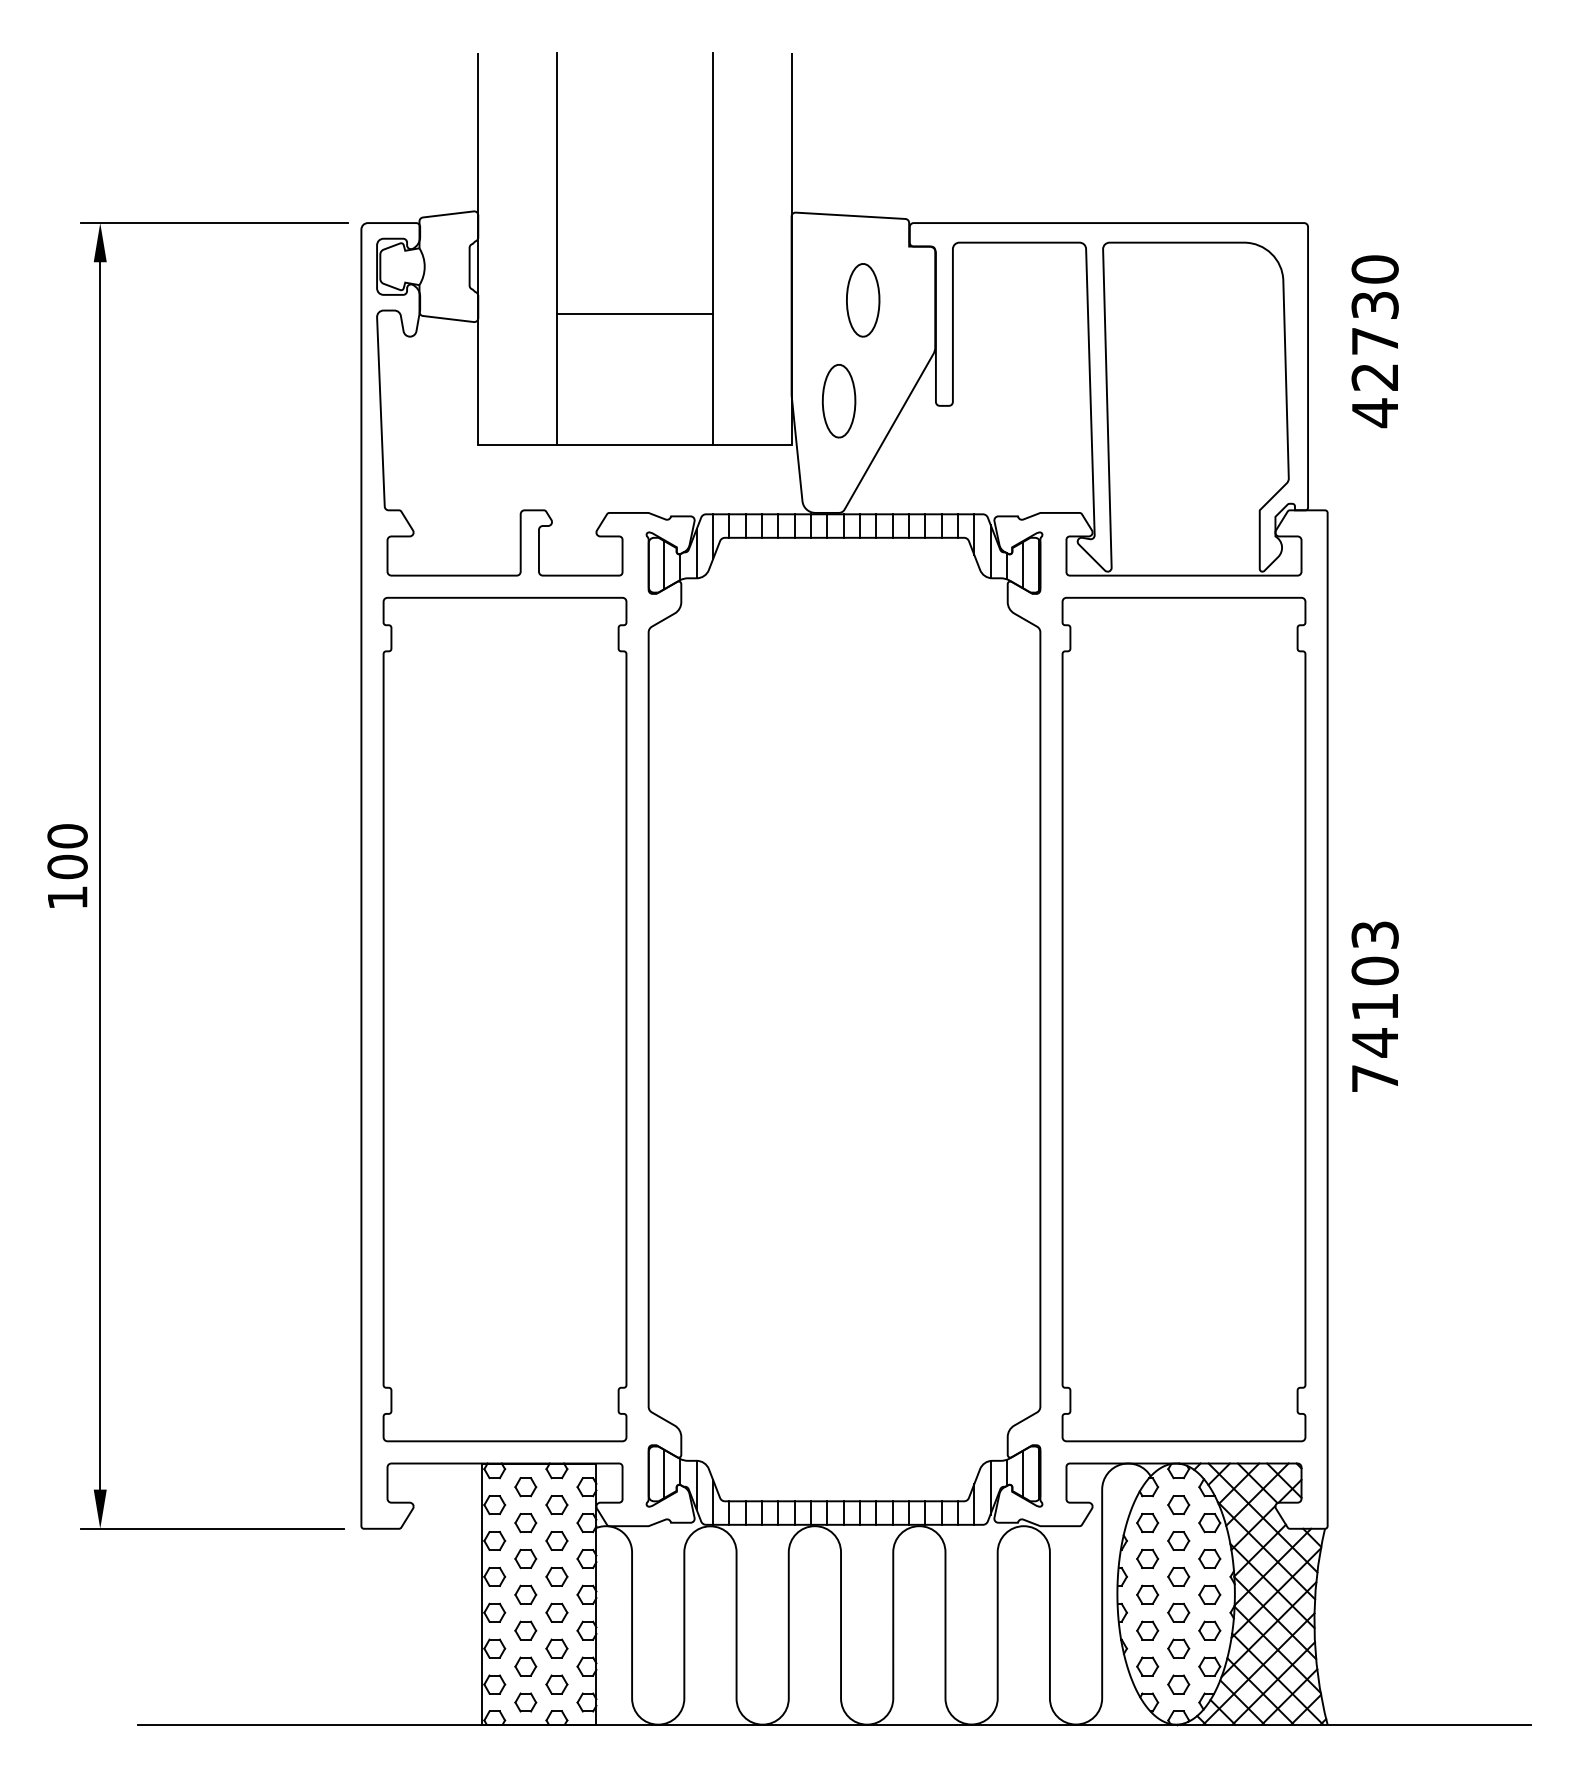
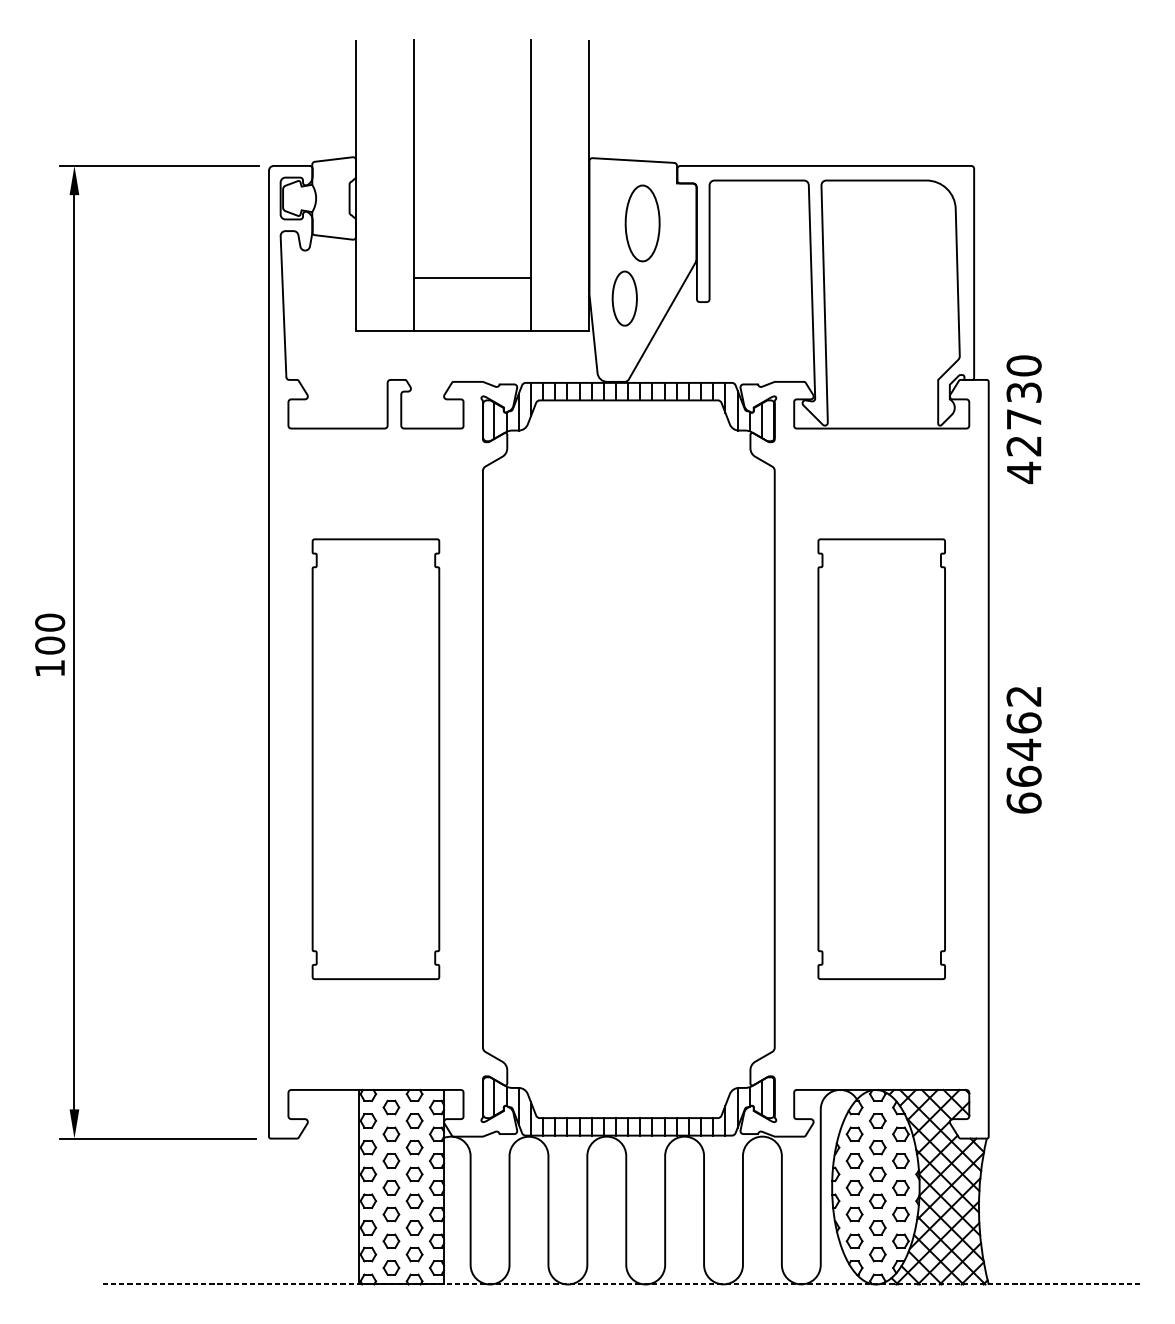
part: (863, 300) -> (642, 223), size x1.4
line: (634, 314) -> (472, 278), moved
text: (1374, 341) -> (1023, 419), moved
text: (1374, 1006) -> (1023, 749), 74103 -> 66462
part: (504, 1019) -> (375, 759), size x0.7
part: (1183, 1019) -> (881, 759), size x0.7
line: (834, 1724) -> (621, 1284), solid -> dashed

